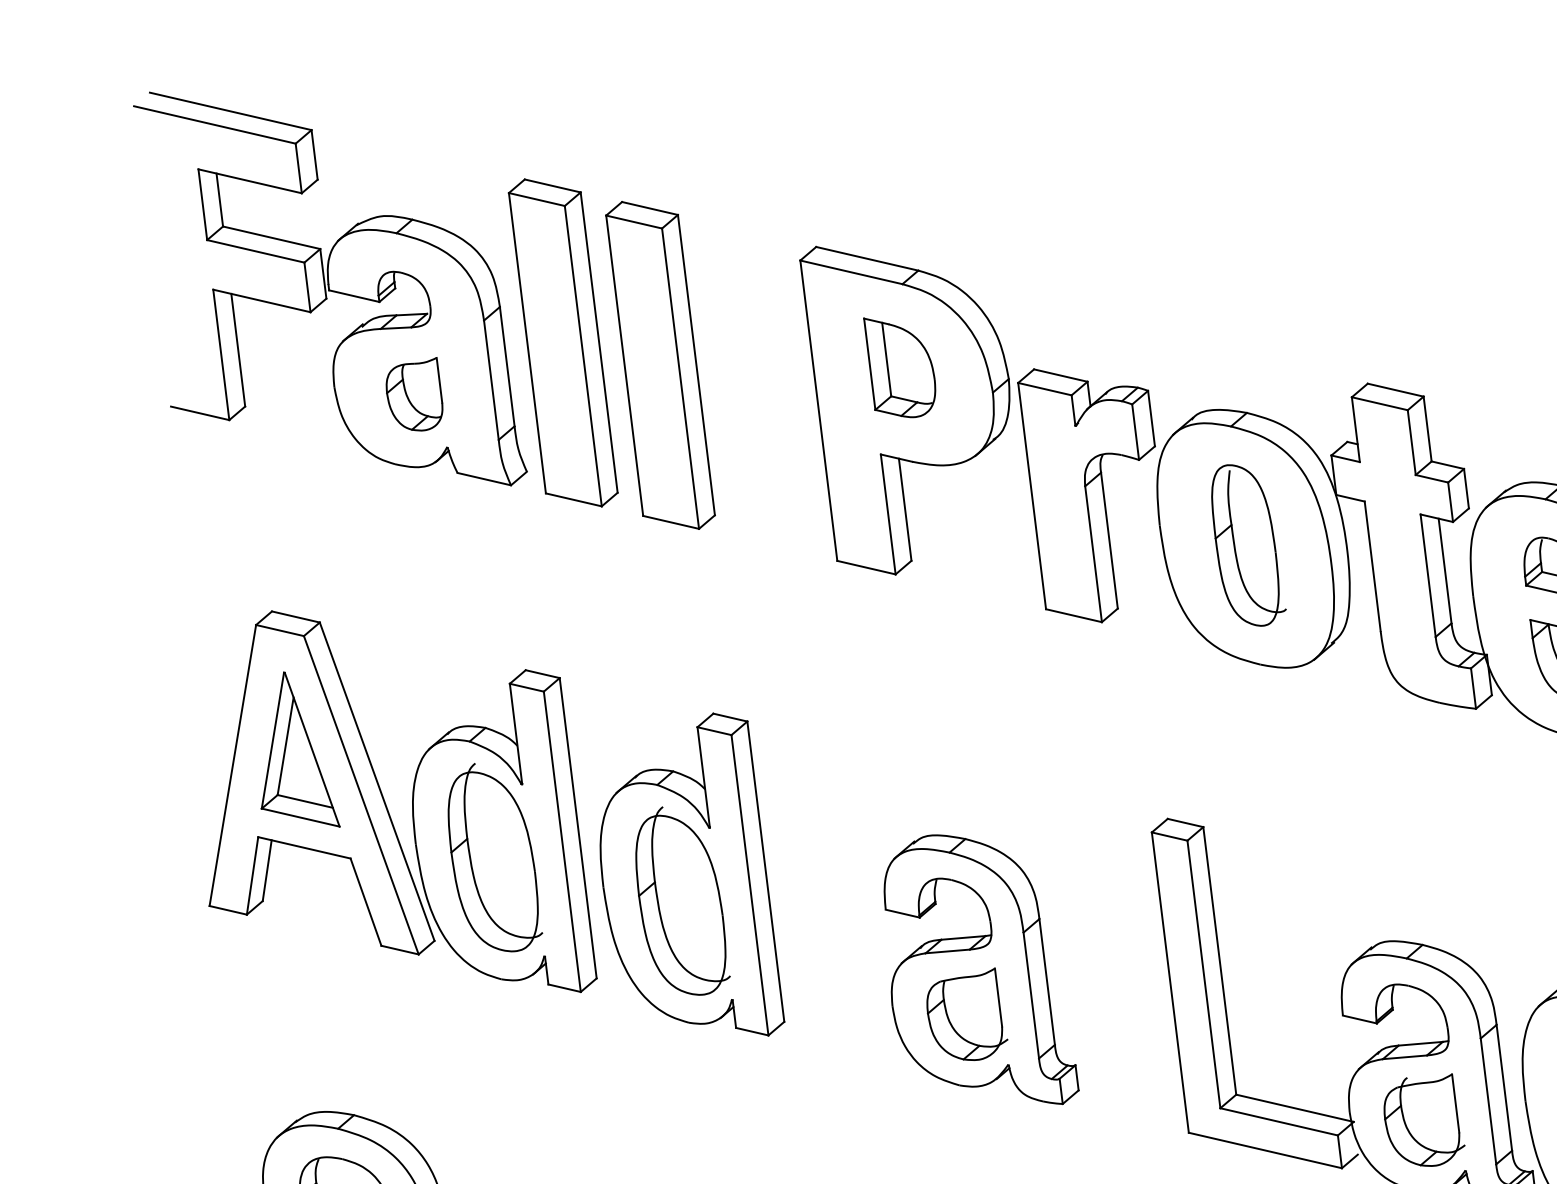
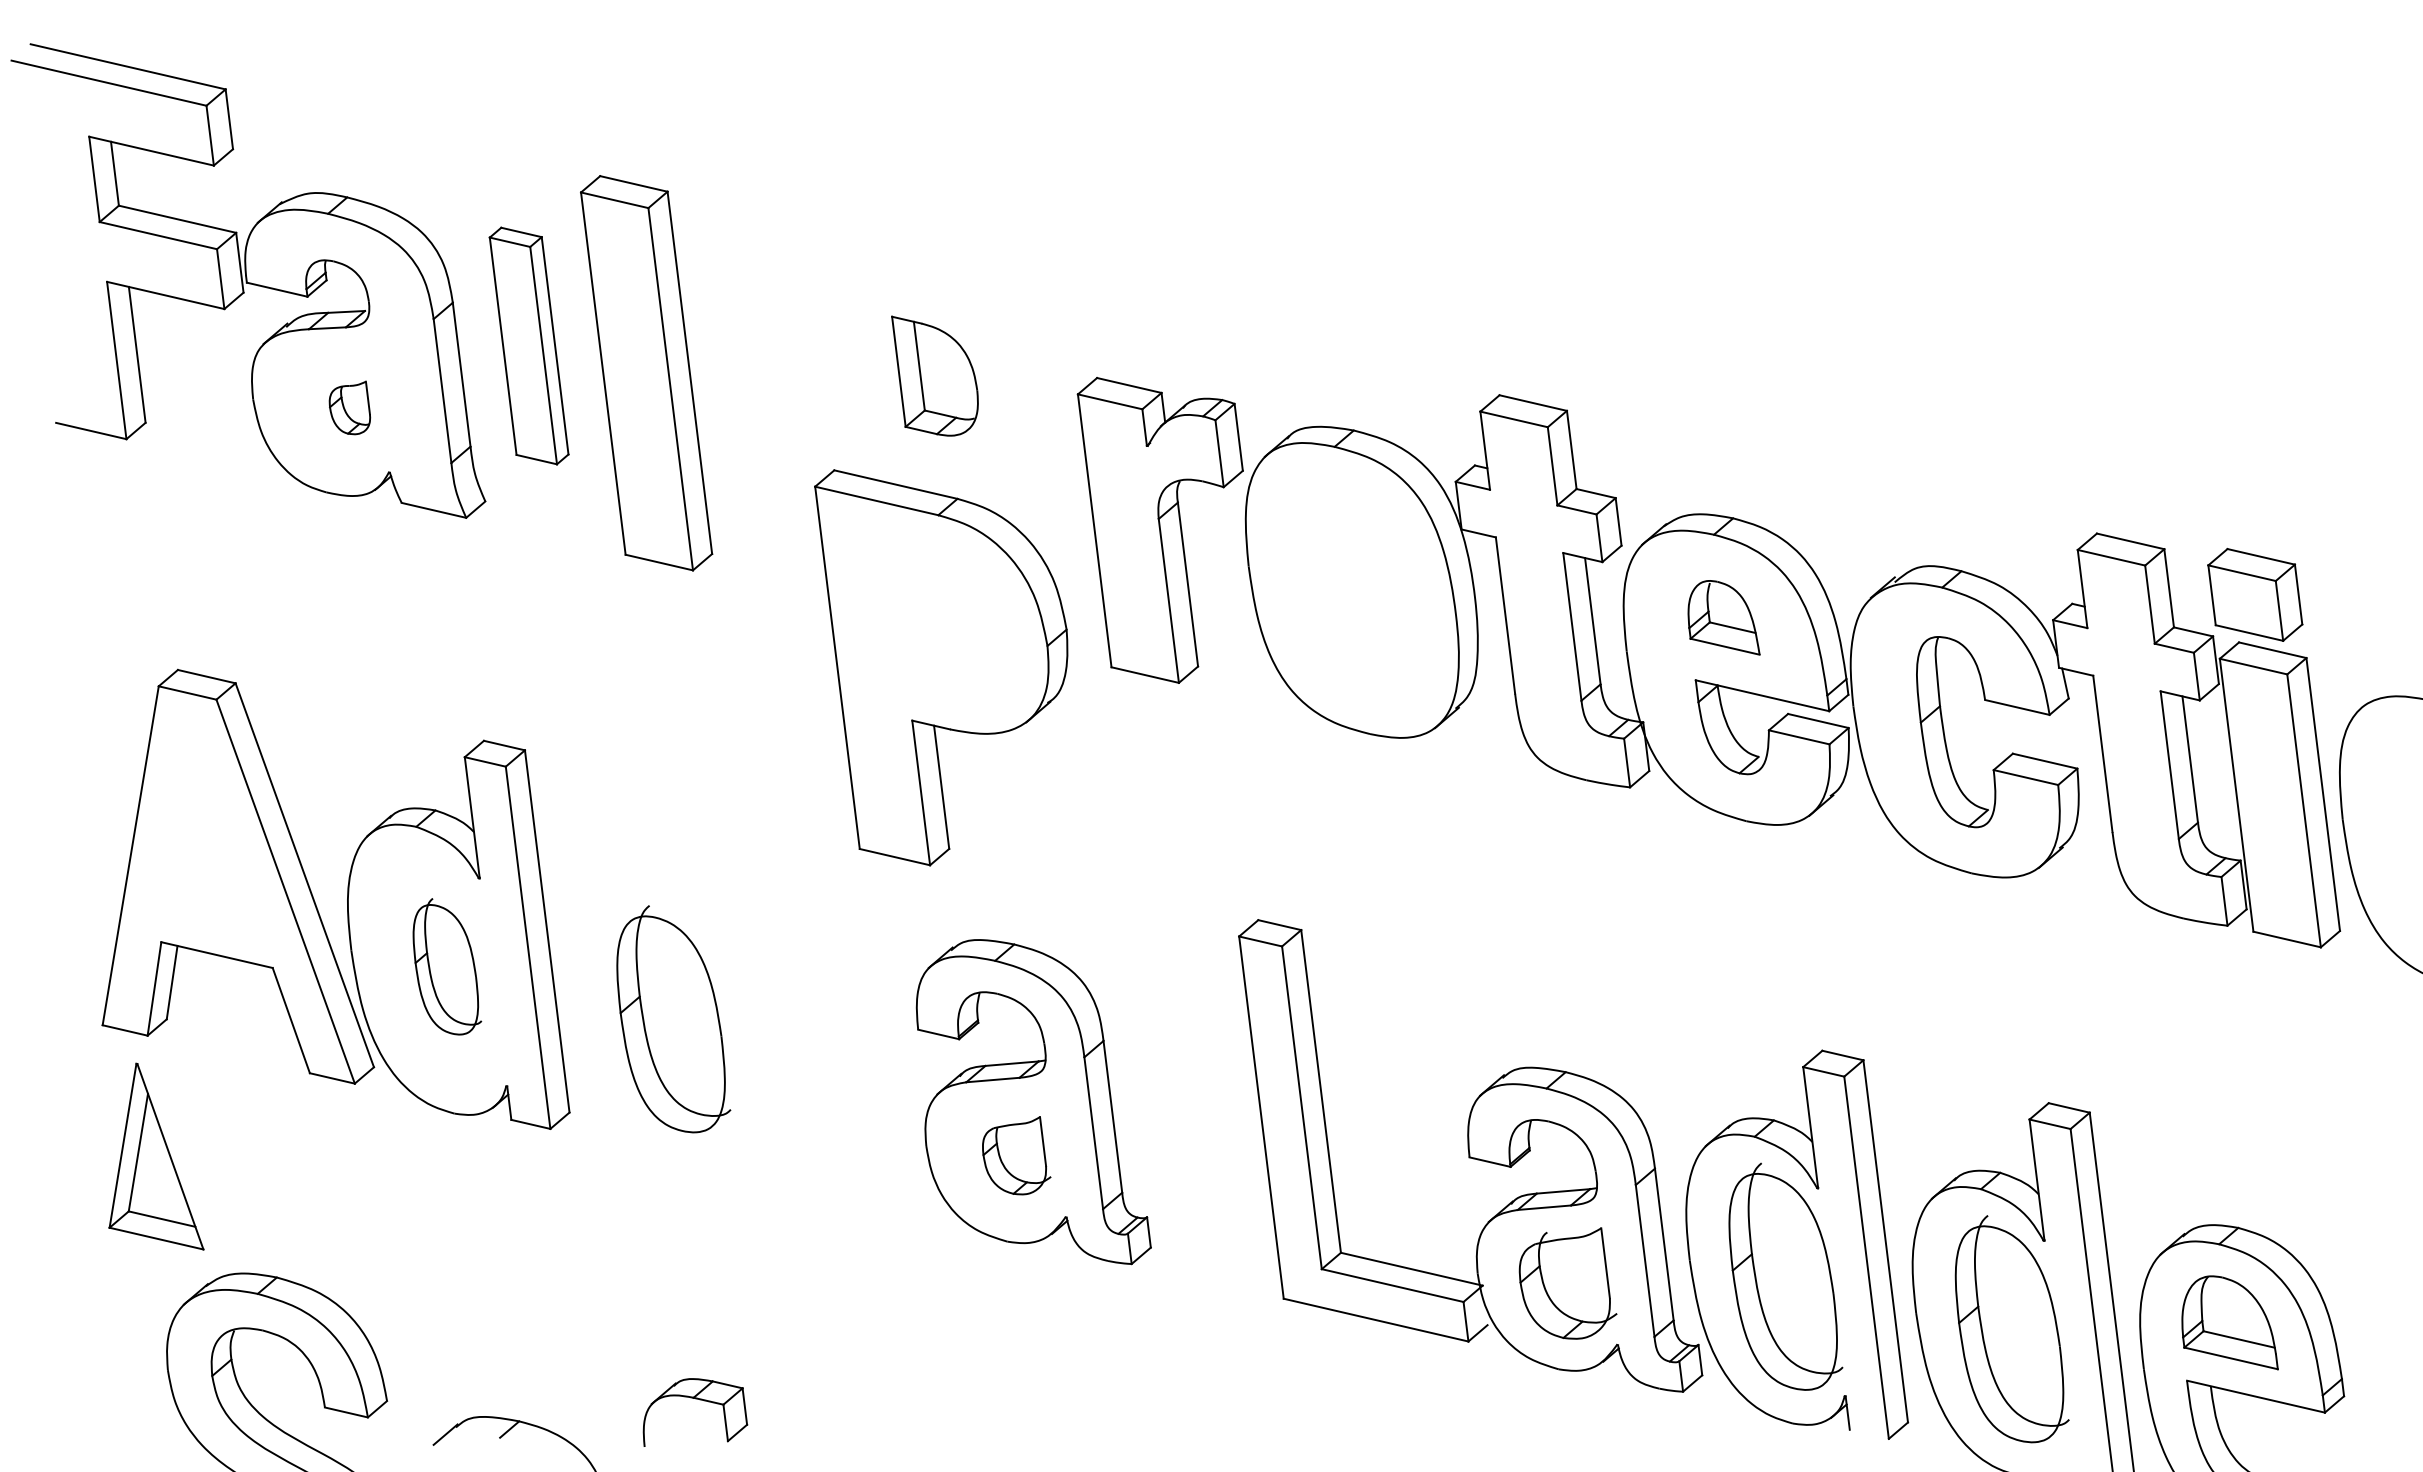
part: (562, 342) -> (528, 345), size x0.6
part: (414, 393) -> (349, 407), size x0.6
part: (905, 410) -> (941, 667), moved
part: (1249, 545) -> (1356, 590), removed
part: (300, 749) -> (156, 1156), moved
part: (495, 857) -> (447, 966), size x0.6
part: (691, 874) -> (684, 987), removed
part: (967, 1014) -> (1016, 1155), size x0.7

